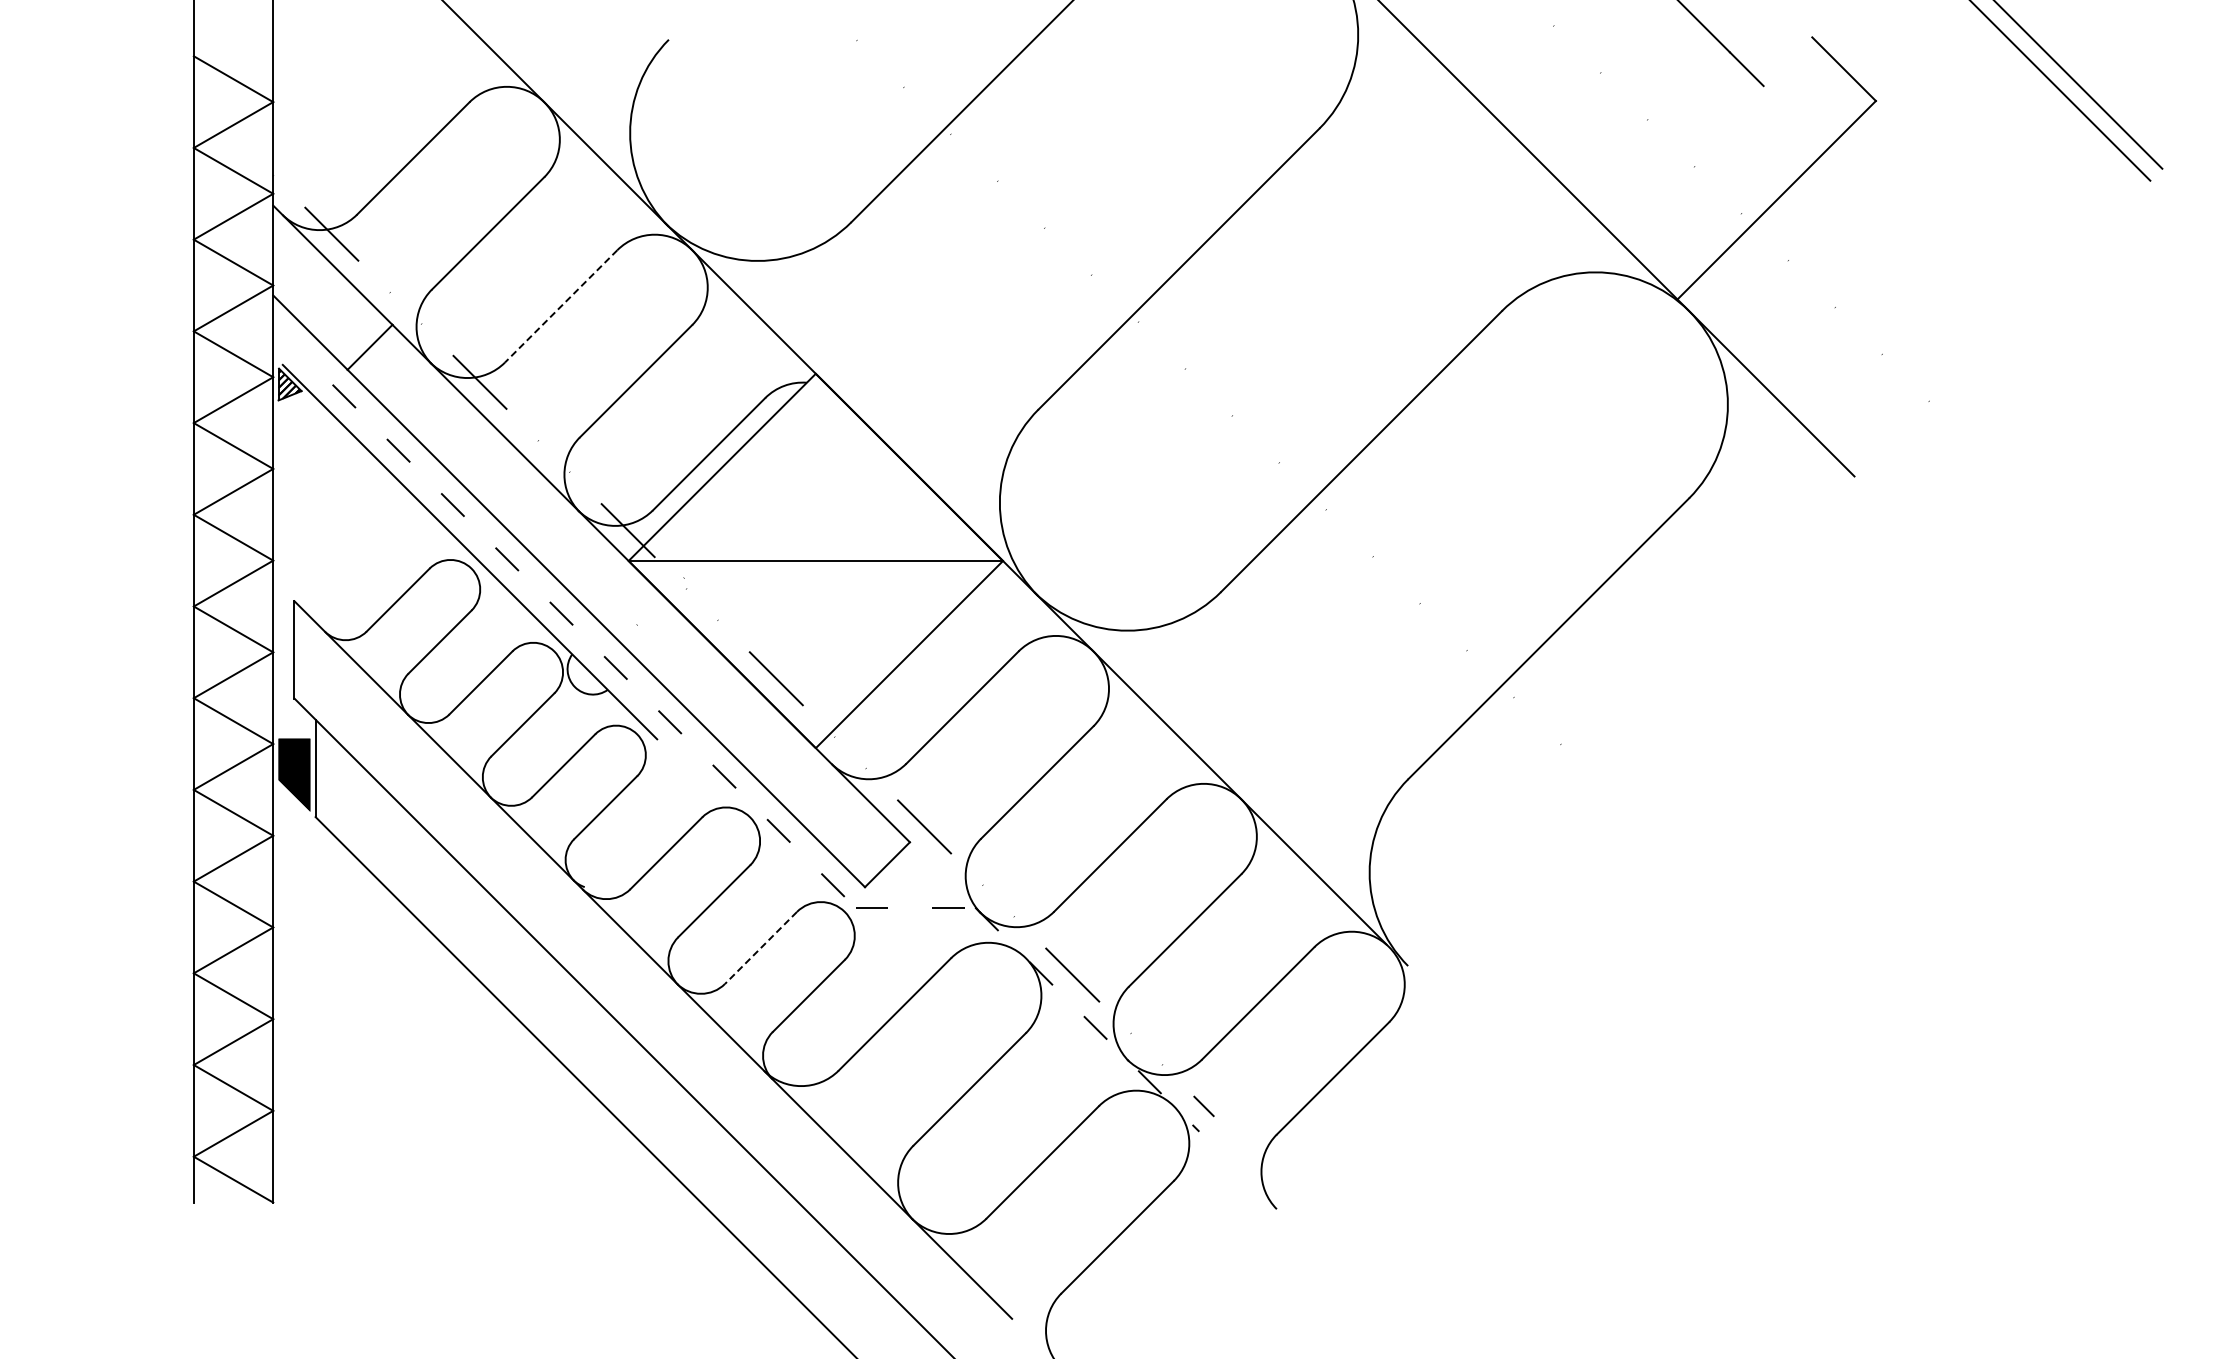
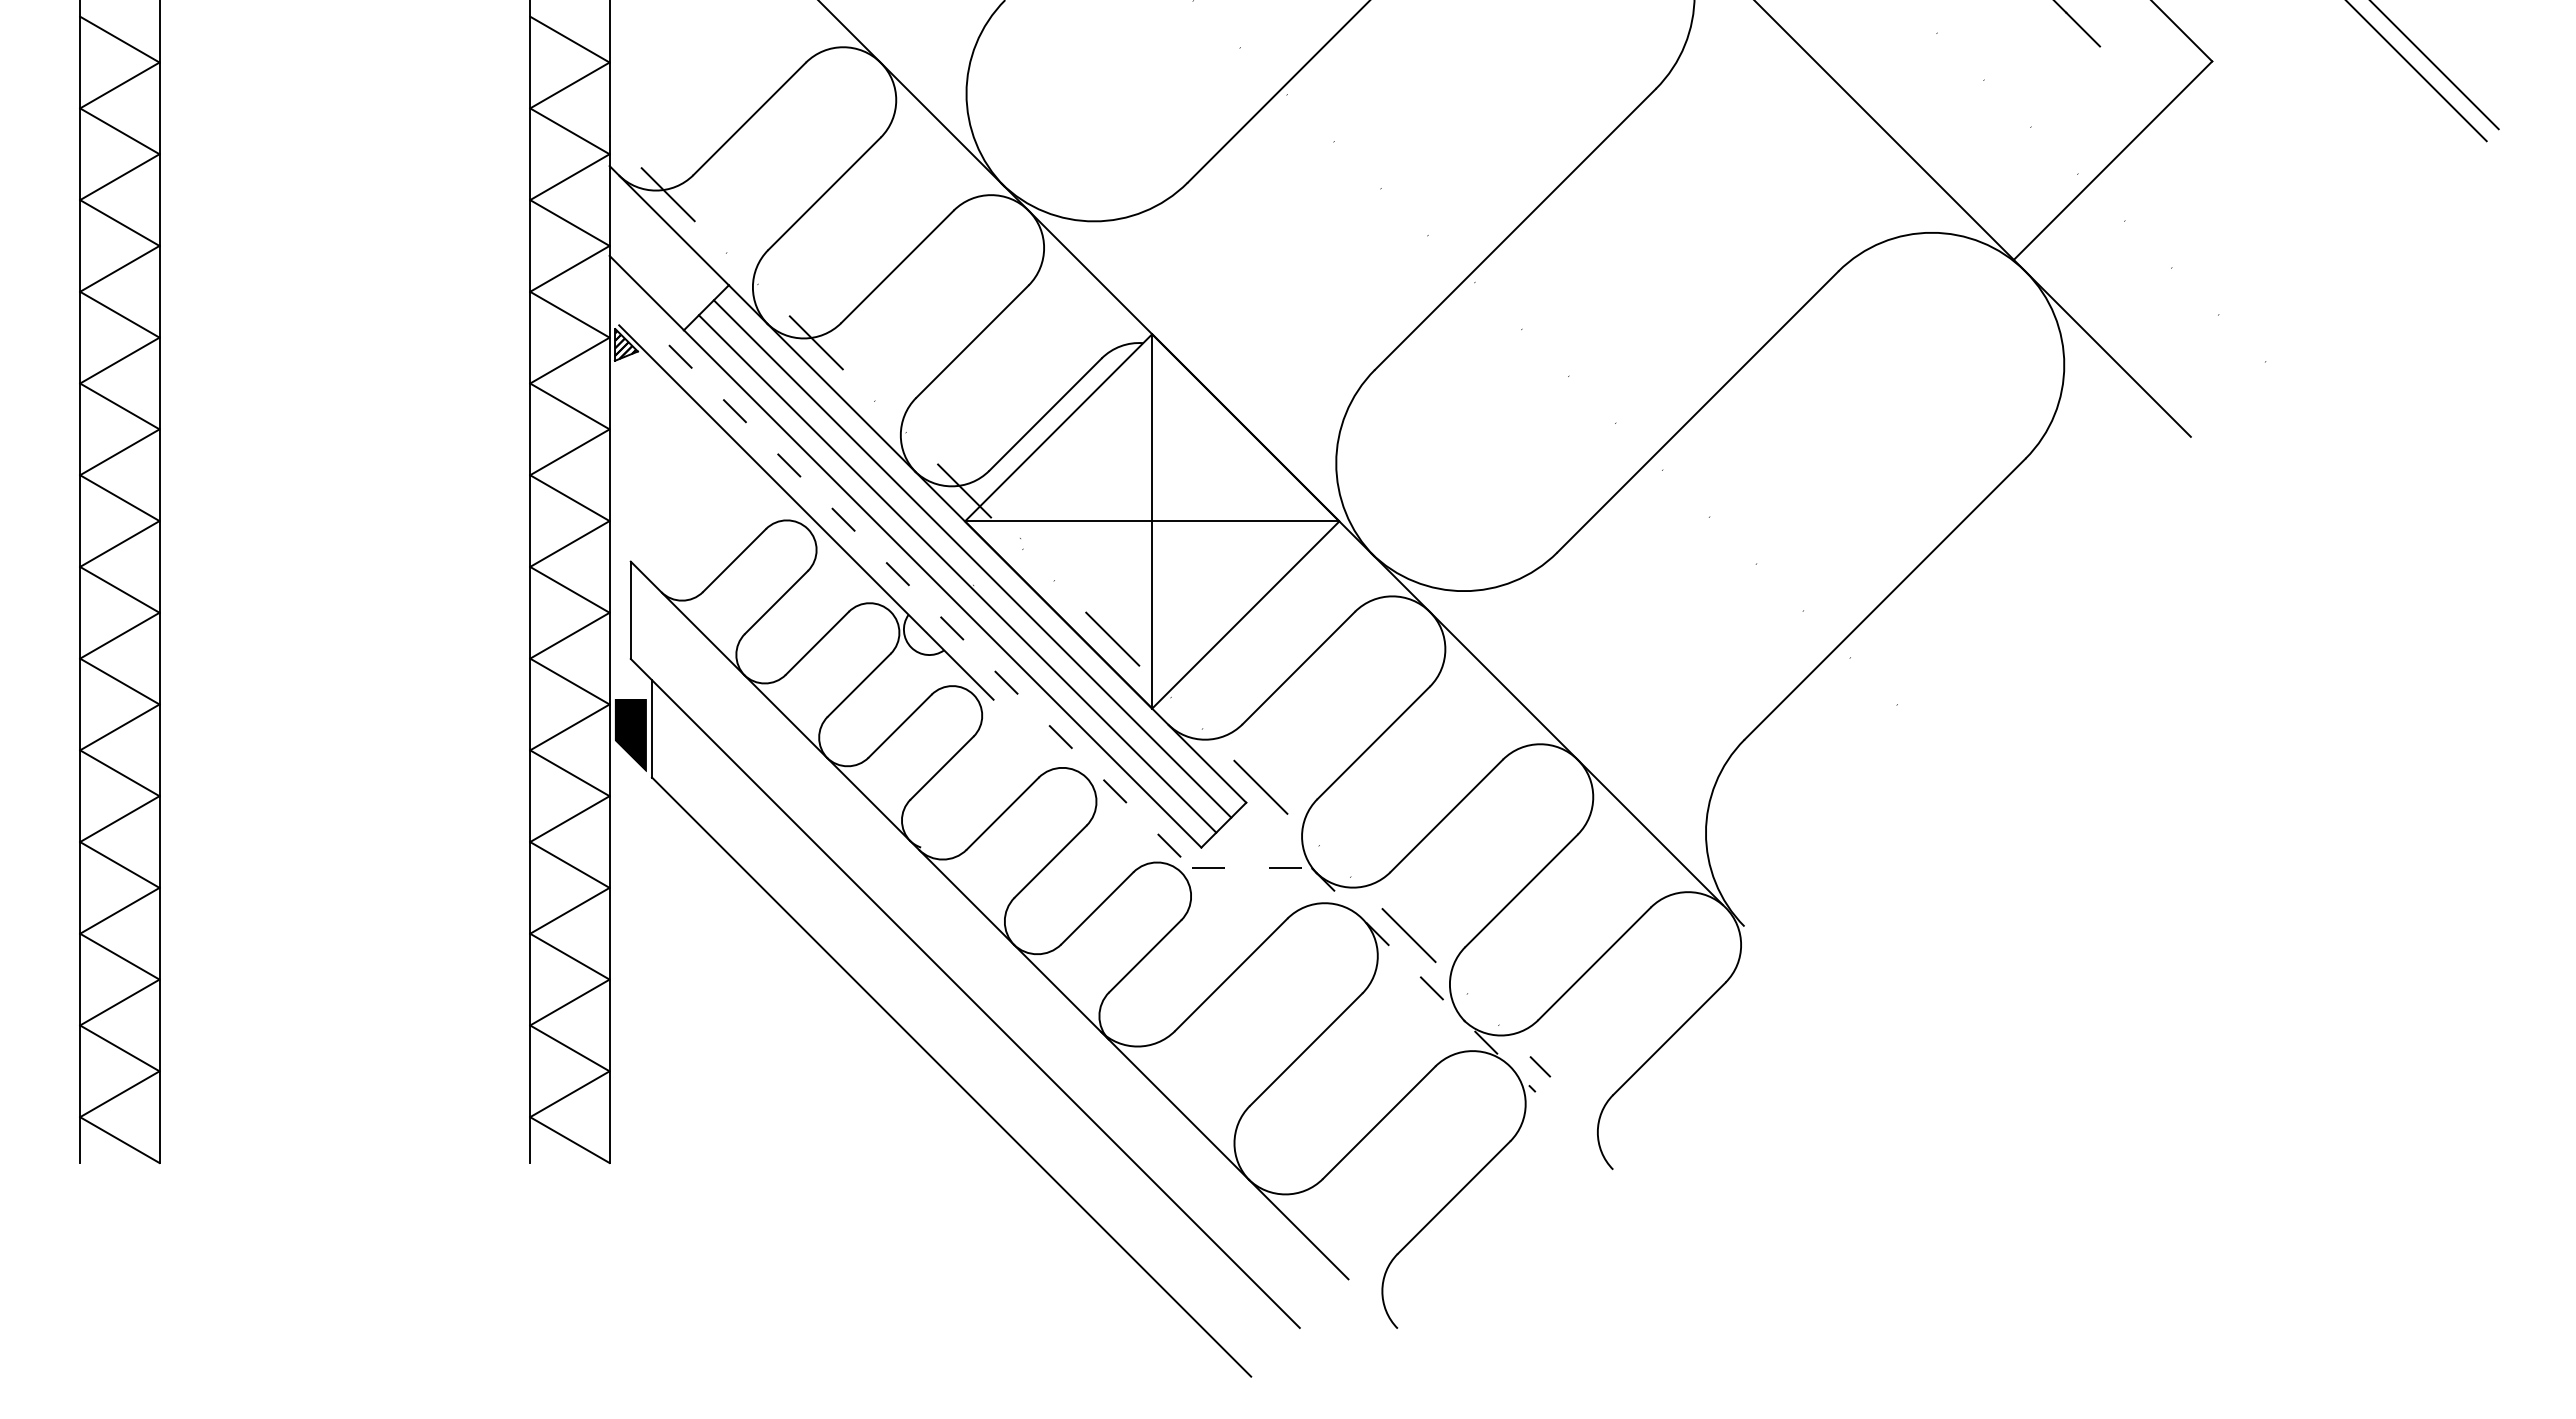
line: (561, 307) -> (897, 267), dashed -> solid
line: (816, 561) -> (1152, 521), added
line: (636, 598) -> (972, 558), added
line: (621, 613) -> (957, 573), added
line: (761, 948) -> (1097, 908), dashed -> solid

